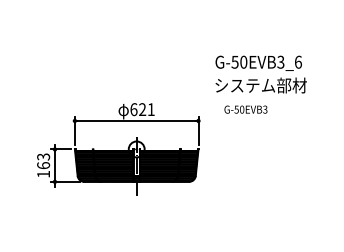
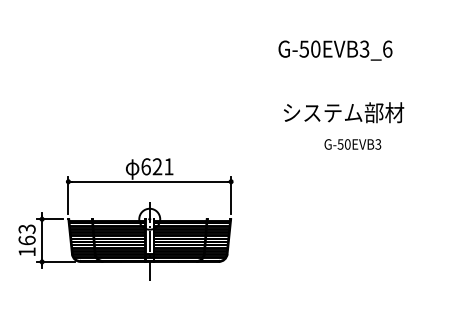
text: (258, 62) -> (335, 49), moved
text: (245, 109) -> (352, 144), moved
part: (118, 149) -> (125, 219), moved

